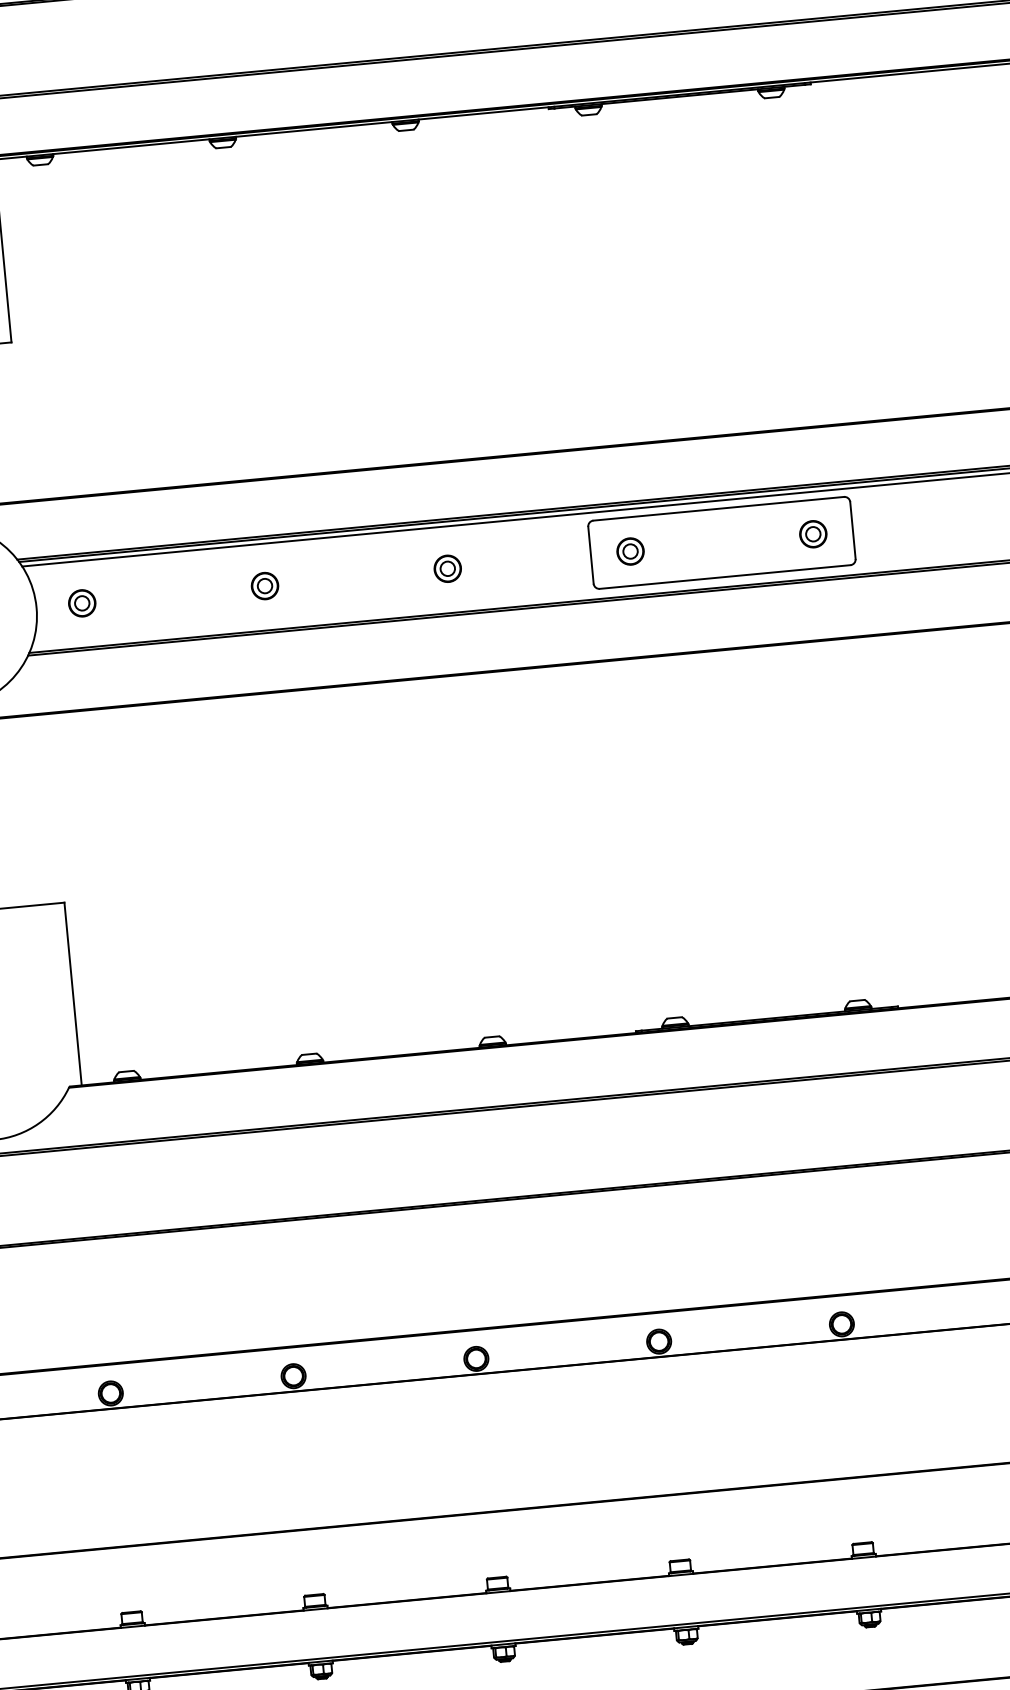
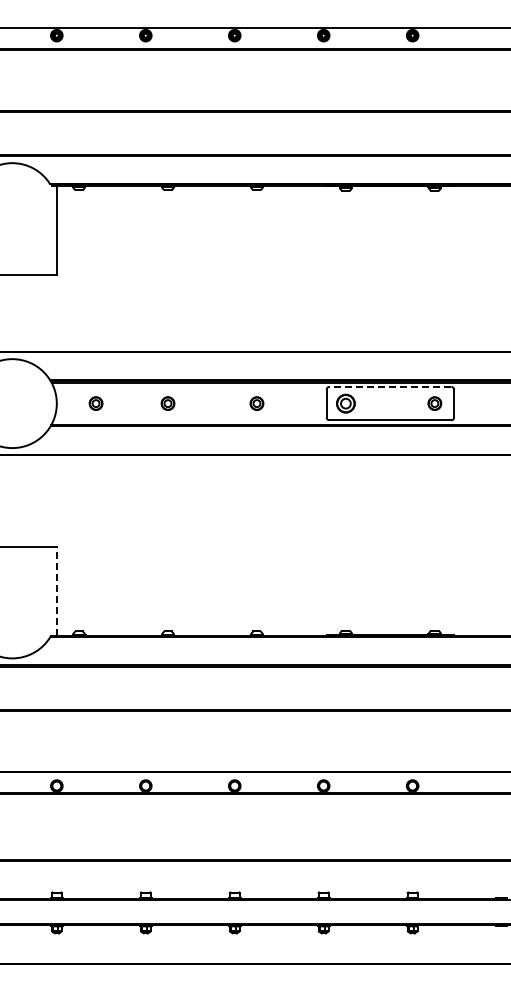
line: (719, 509) -> (390, 387), solid -> dashed
part: (629, 551) -> (345, 403), size x1.4
part: (81, 603) -> (95, 403), moved
line: (72, 993) -> (56, 591), solid -> dashed

